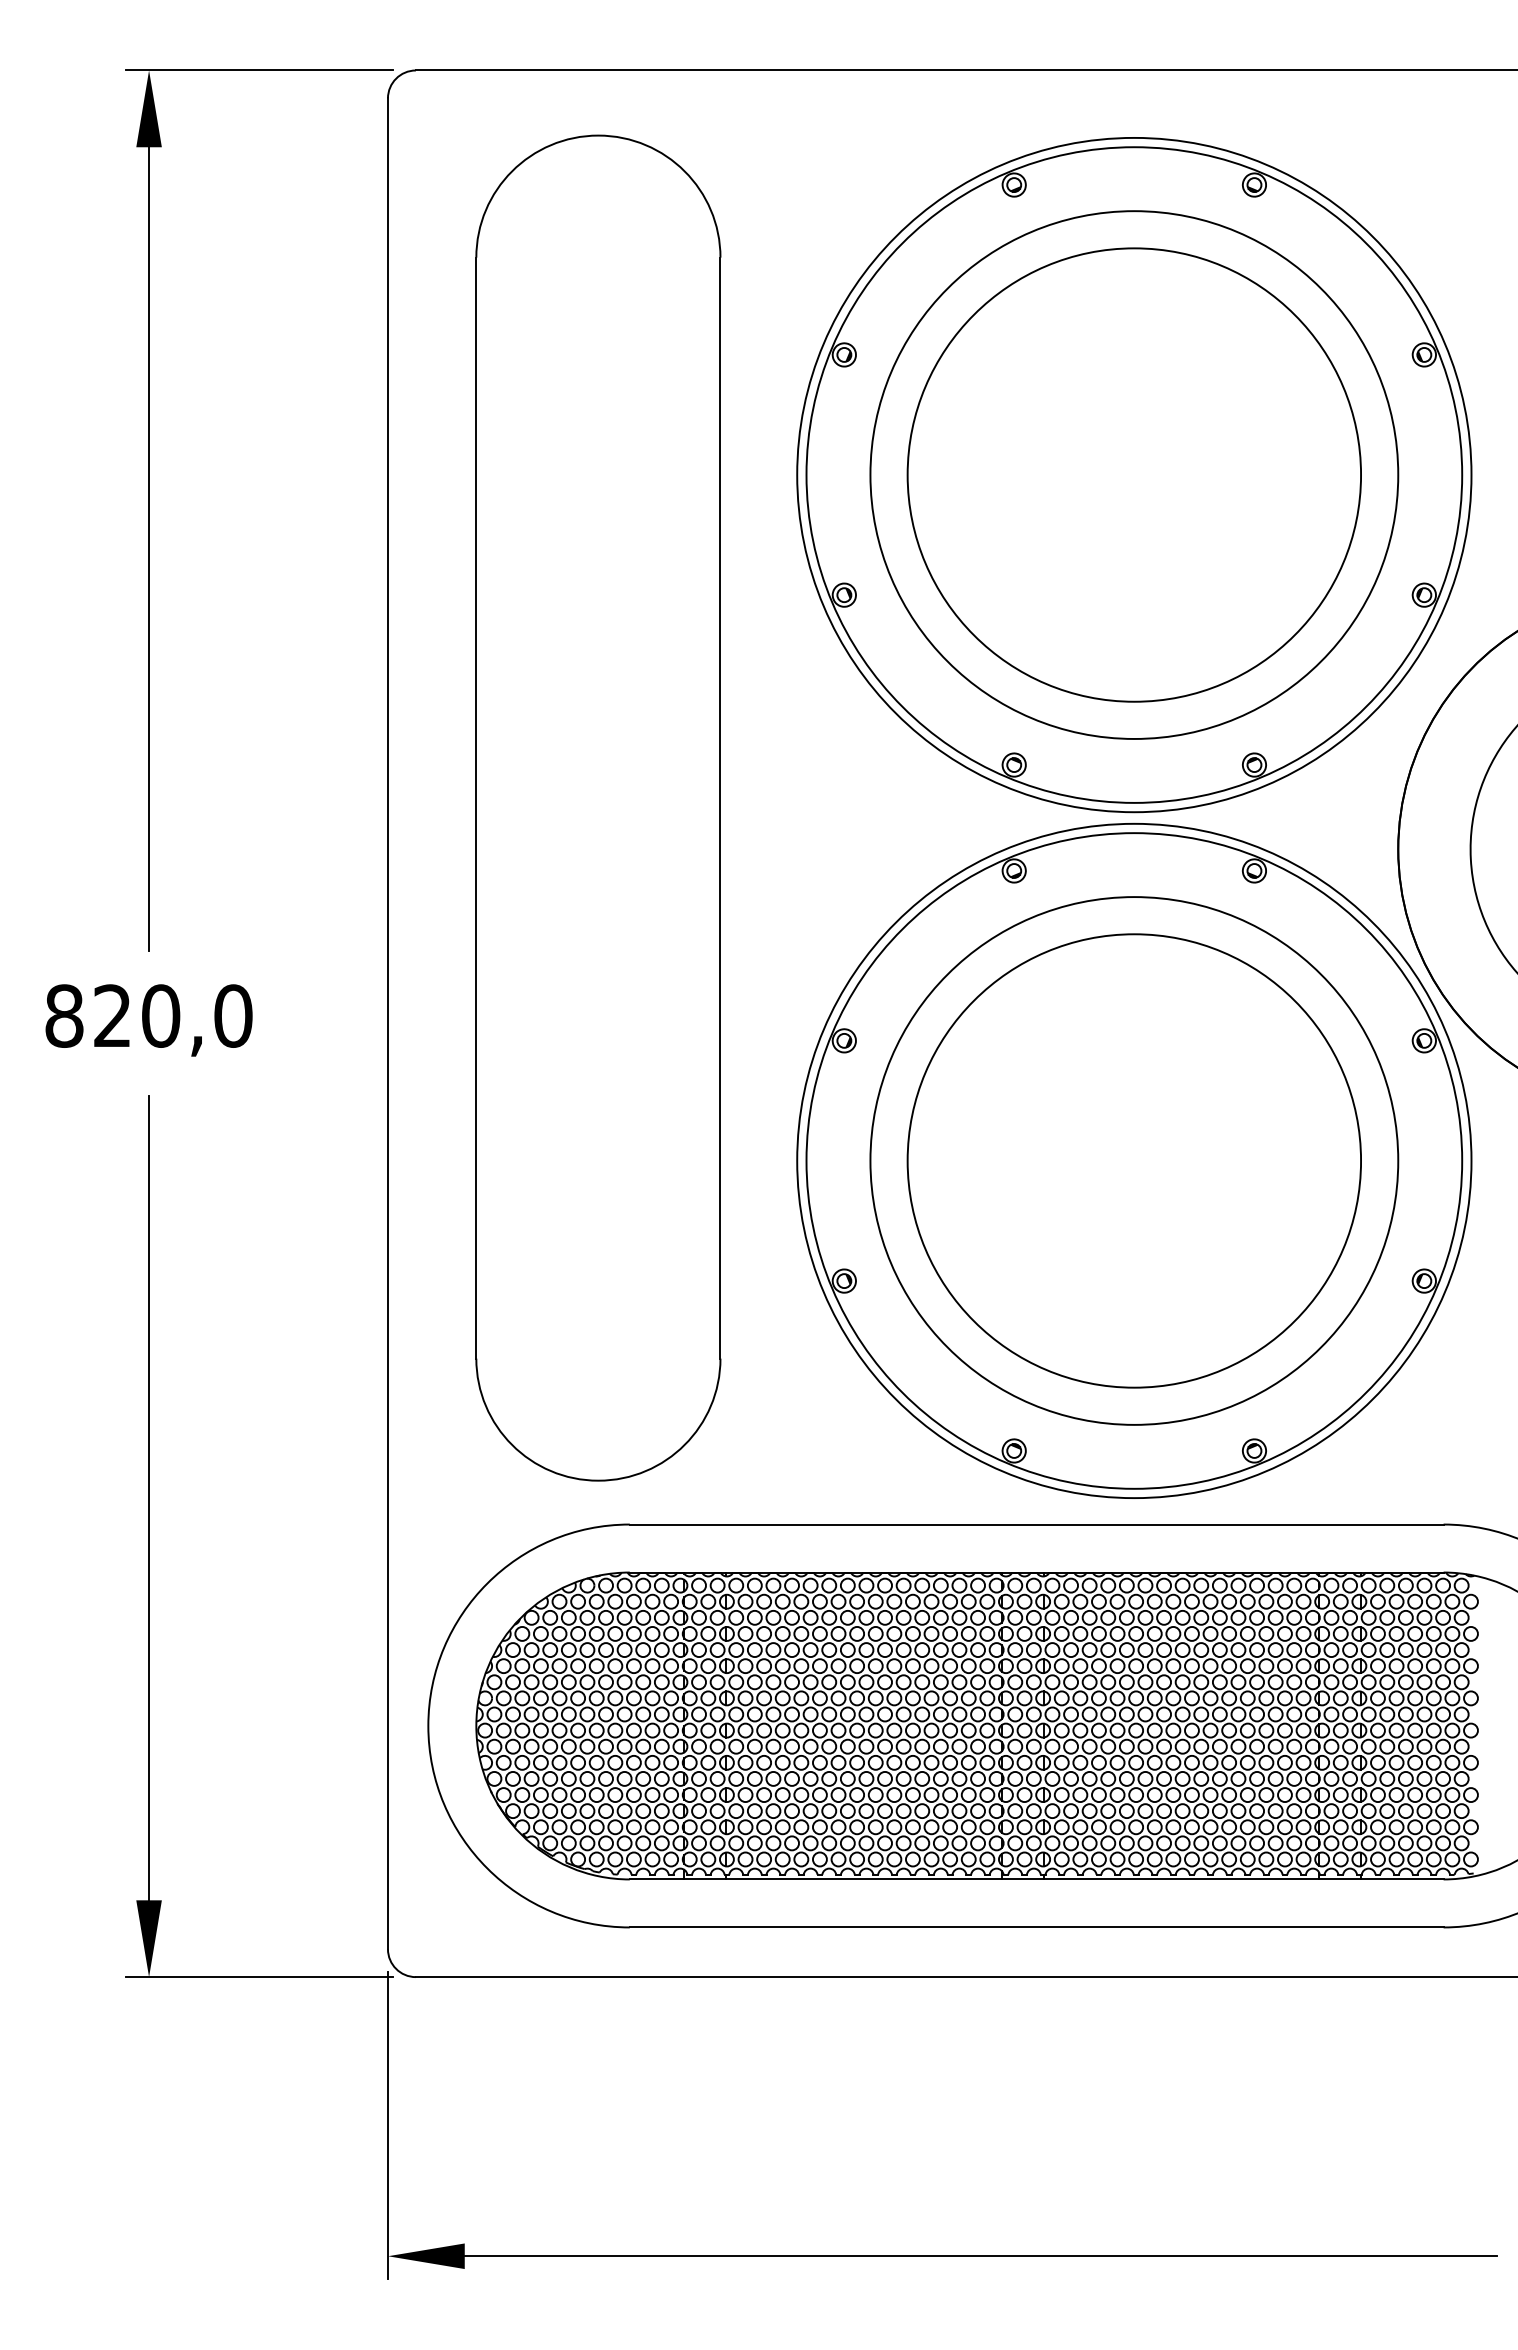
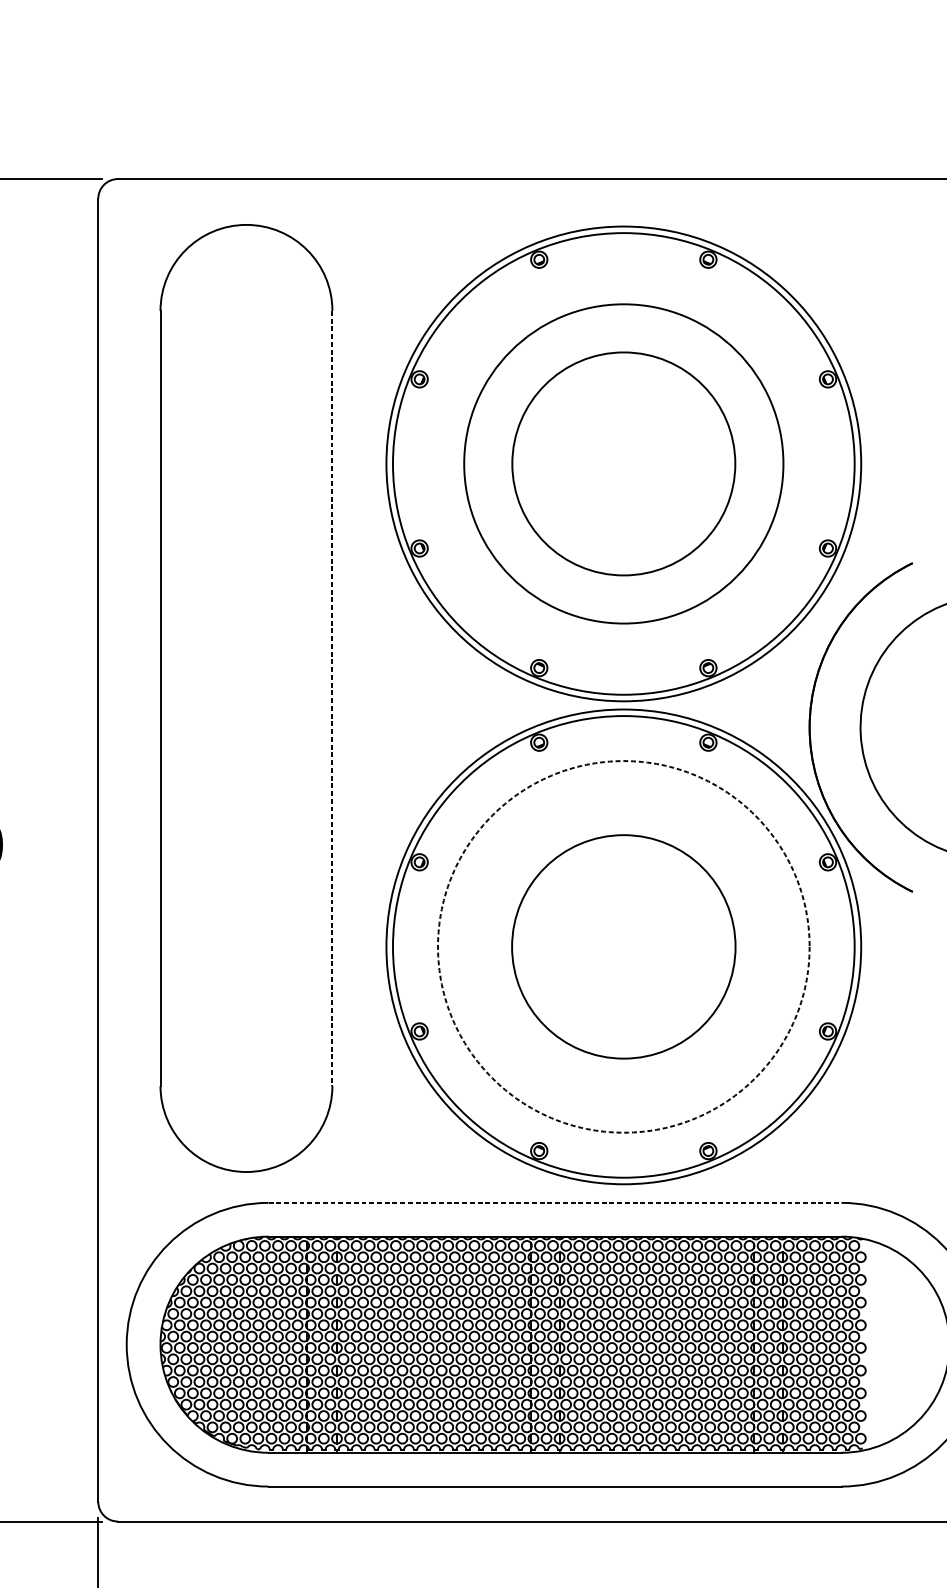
circle: (1134, 474) -> (623, 463), size x0.6
line: (720, 808) -> (332, 698), solid -> dashed
circle: (1134, 1160) -> (623, 946), size x0.7
circle: (1134, 1160) -> (623, 946), solid -> dashed
line: (1036, 1524) -> (554, 1202), solid -> dashed

